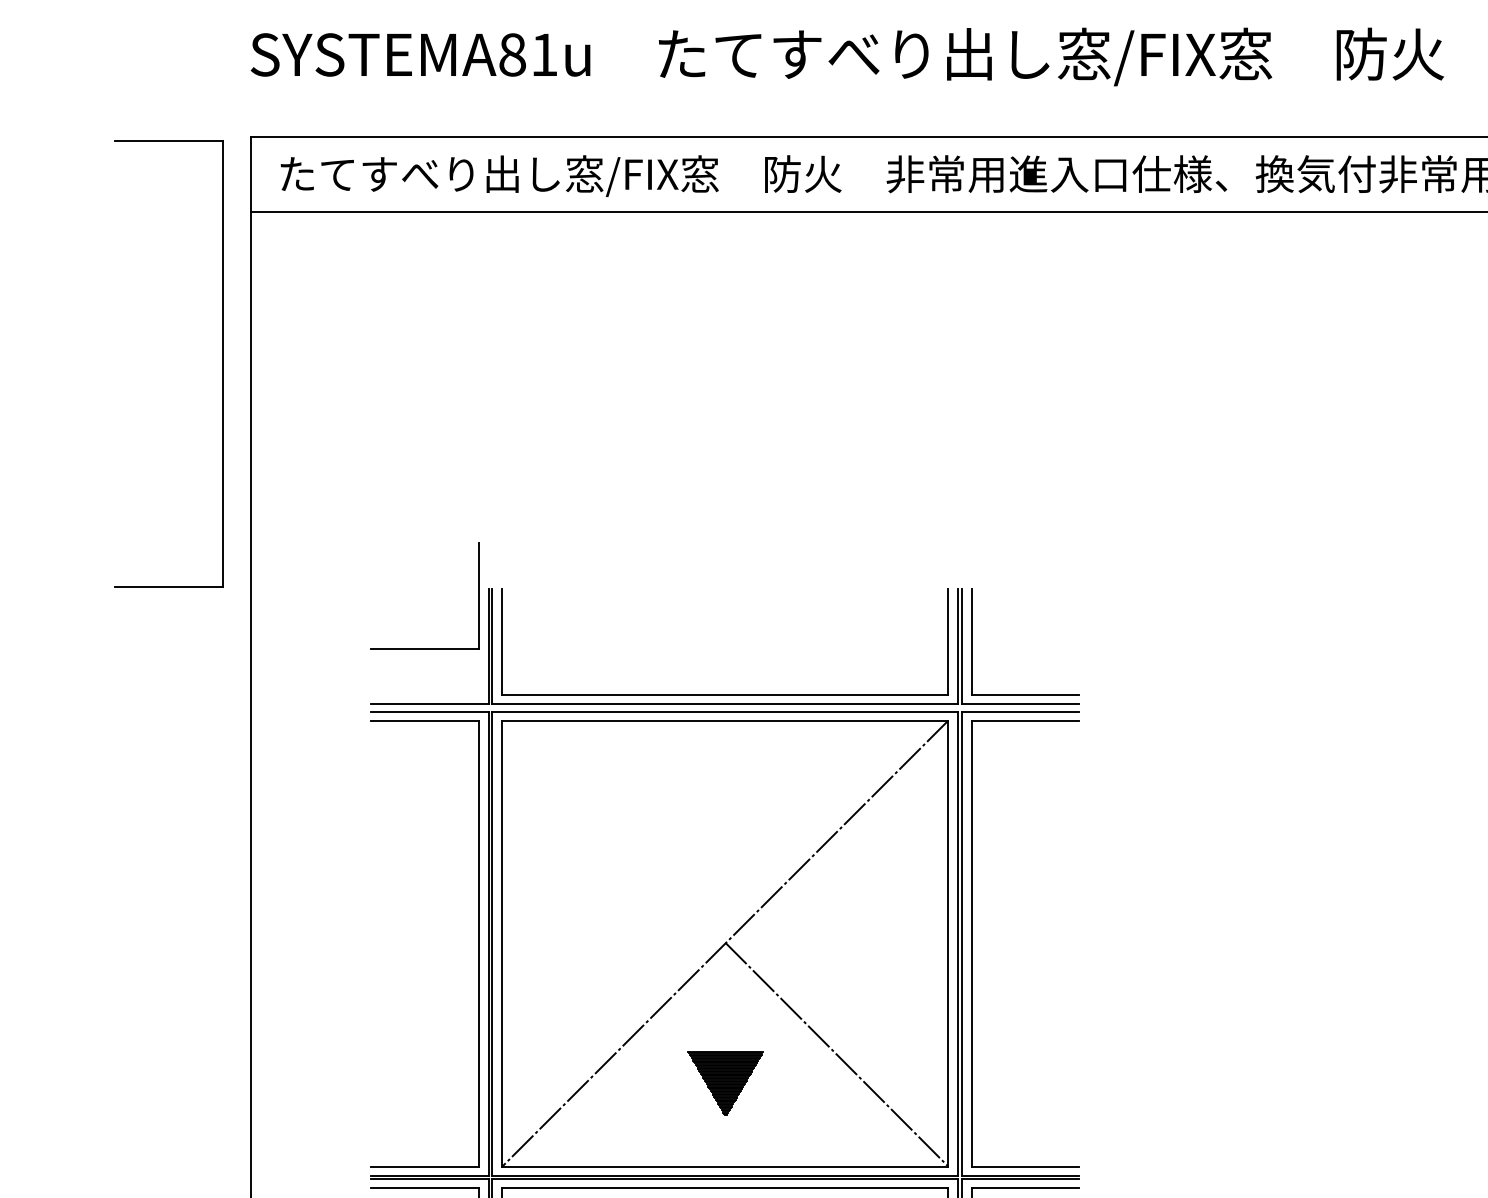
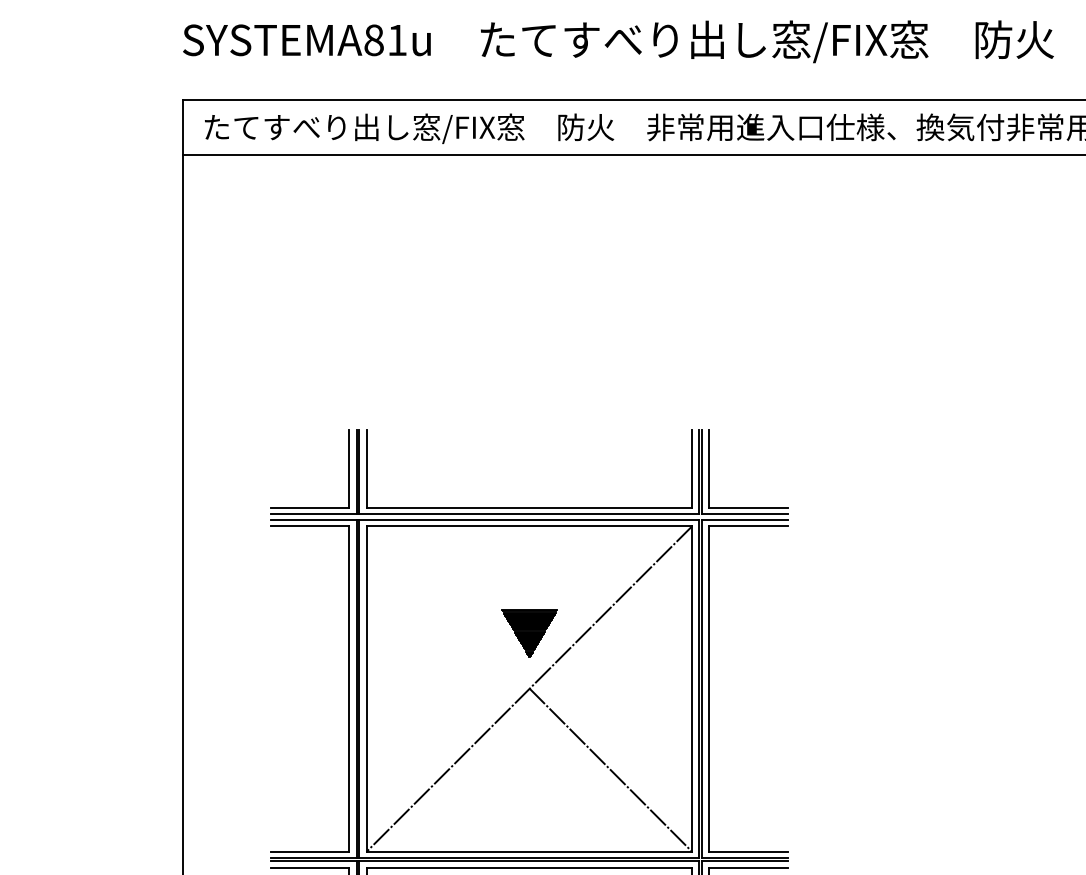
part: (222, 363) -> (162, 265), removed
part: (424, 648) -> (309, 507), moved
part: (725, 1083) -> (529, 633), moved

